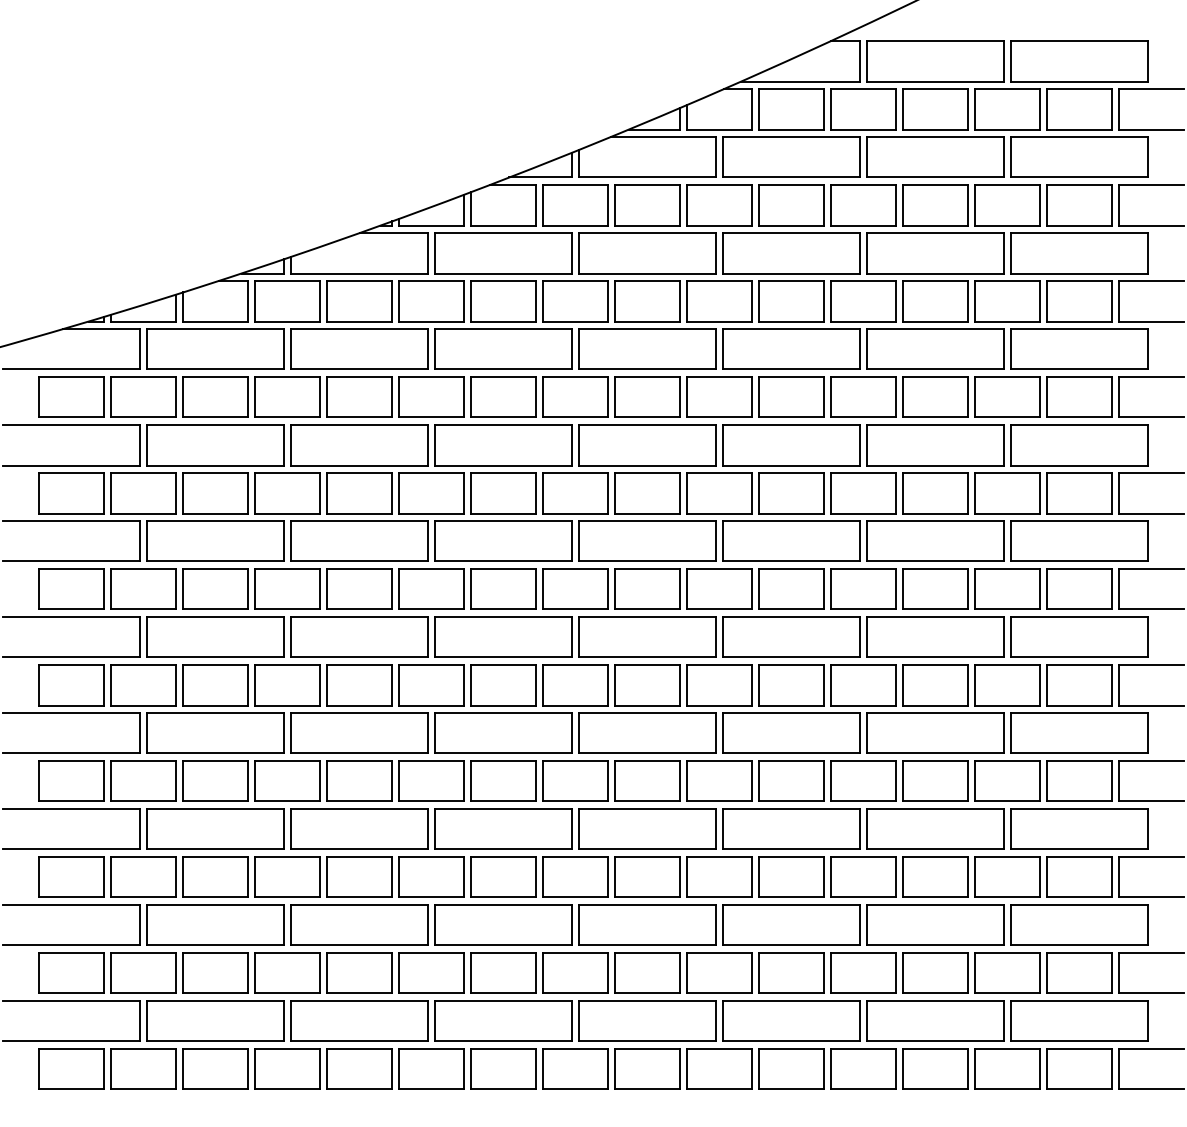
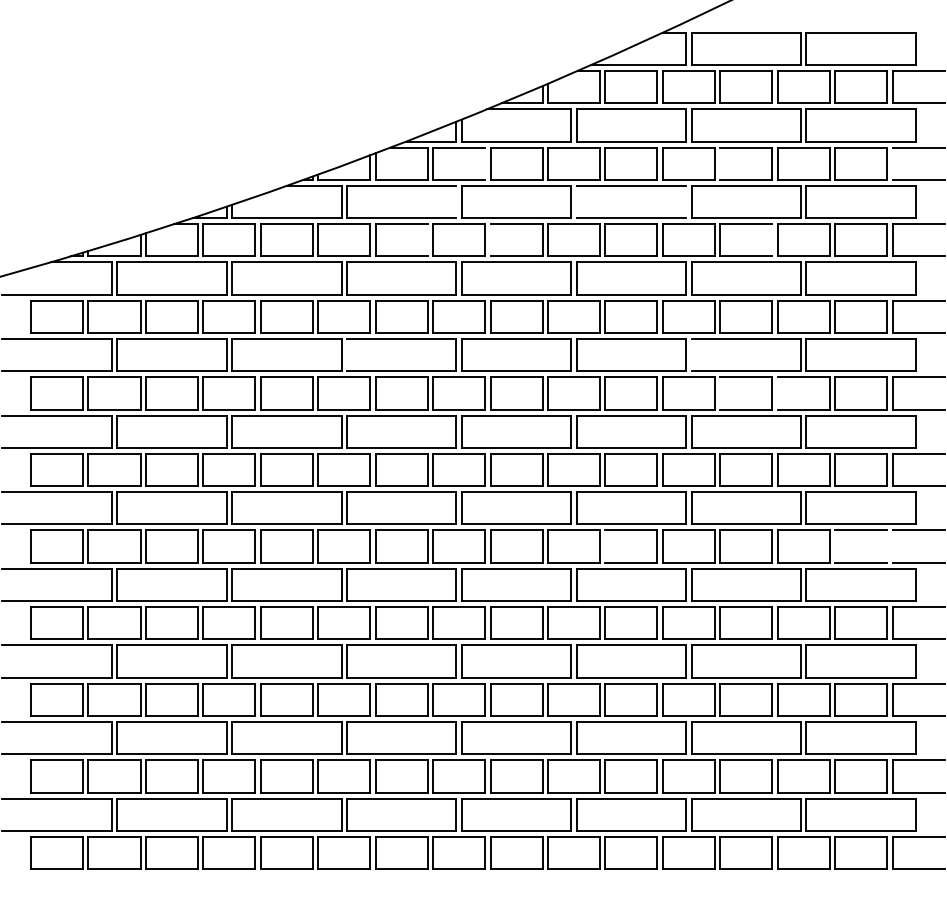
line: (608, 205) -> (485, 163), removed
line: (902, 205) -> (720, 163), removed
line: (1118, 205) -> (892, 163), removed
line: (572, 253) -> (456, 202), removed
line: (722, 253) -> (576, 202), removed
line: (860, 253) -> (686, 202), removed
line: (536, 301) -> (428, 240), removed
line: (614, 301) -> (490, 240), removed
line: (968, 301) -> (772, 240), removed
line: (434, 444) -> (346, 354), removed
line: (866, 444) -> (691, 354), removed
line: (902, 493) -> (720, 393), removed
line: (974, 493) -> (777, 393), removed
line: (758, 684) -> (605, 546), removed
line: (1046, 684) -> (834, 546), removed
line: (1112, 684) -> (887, 546), removed
line: (1118, 684) -> (892, 546), removed

